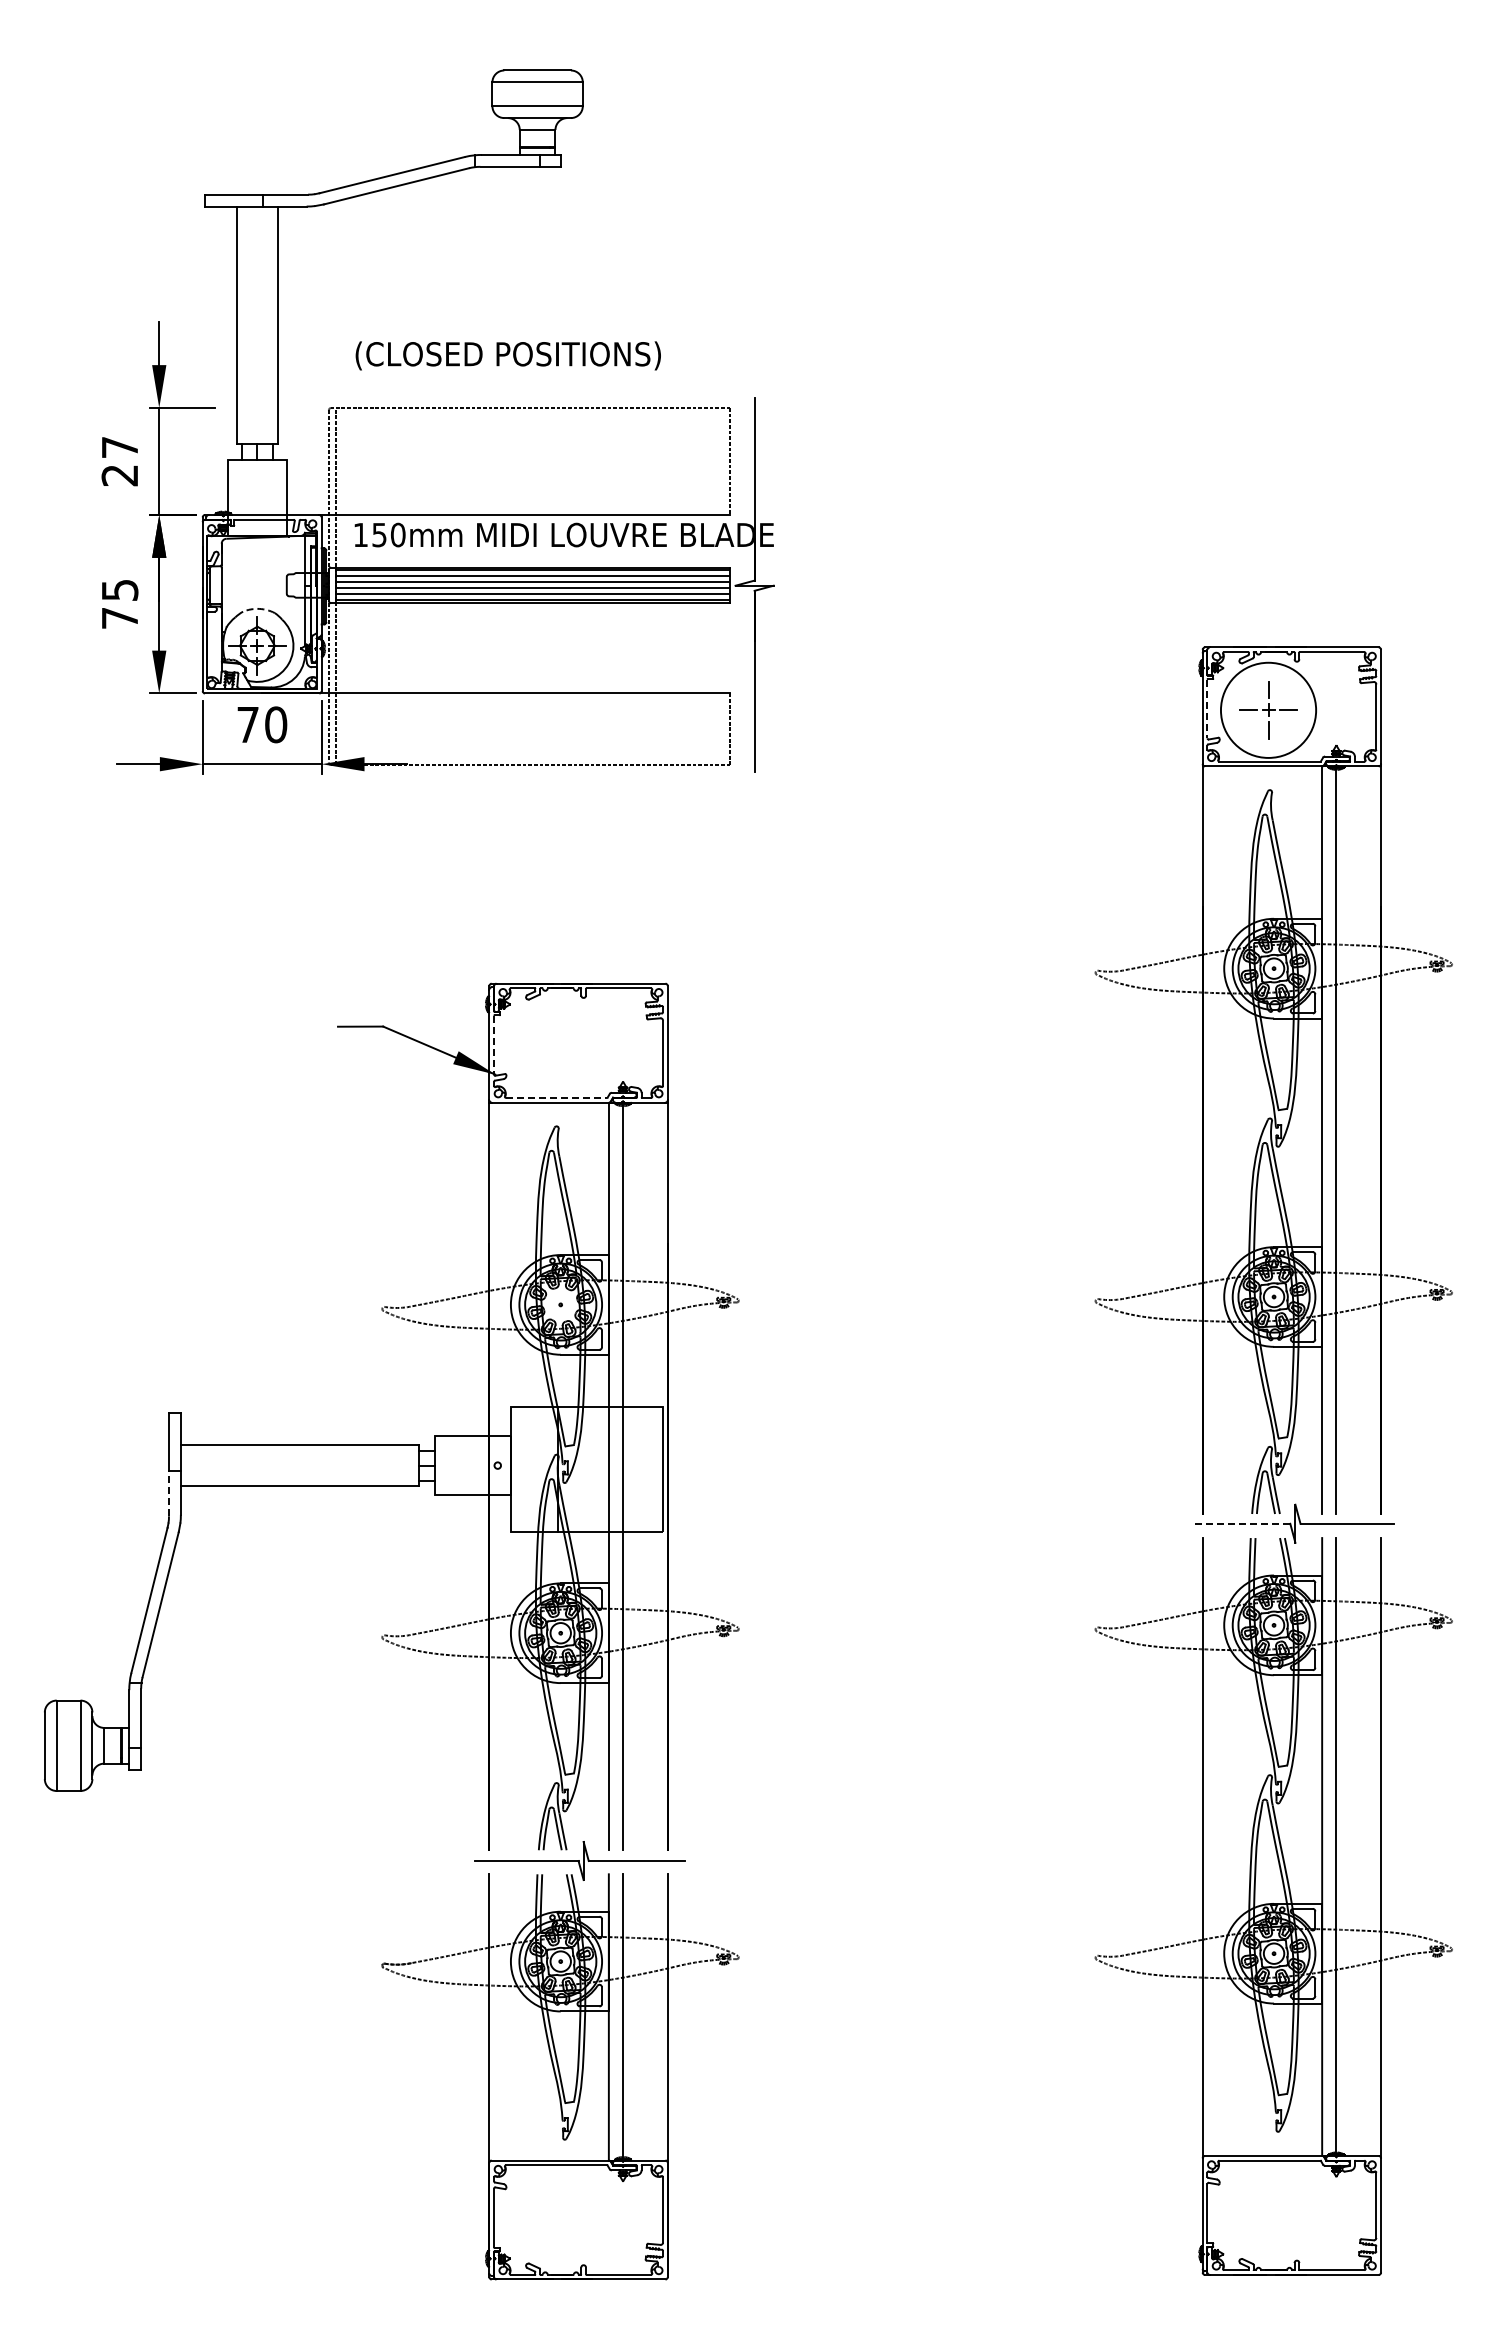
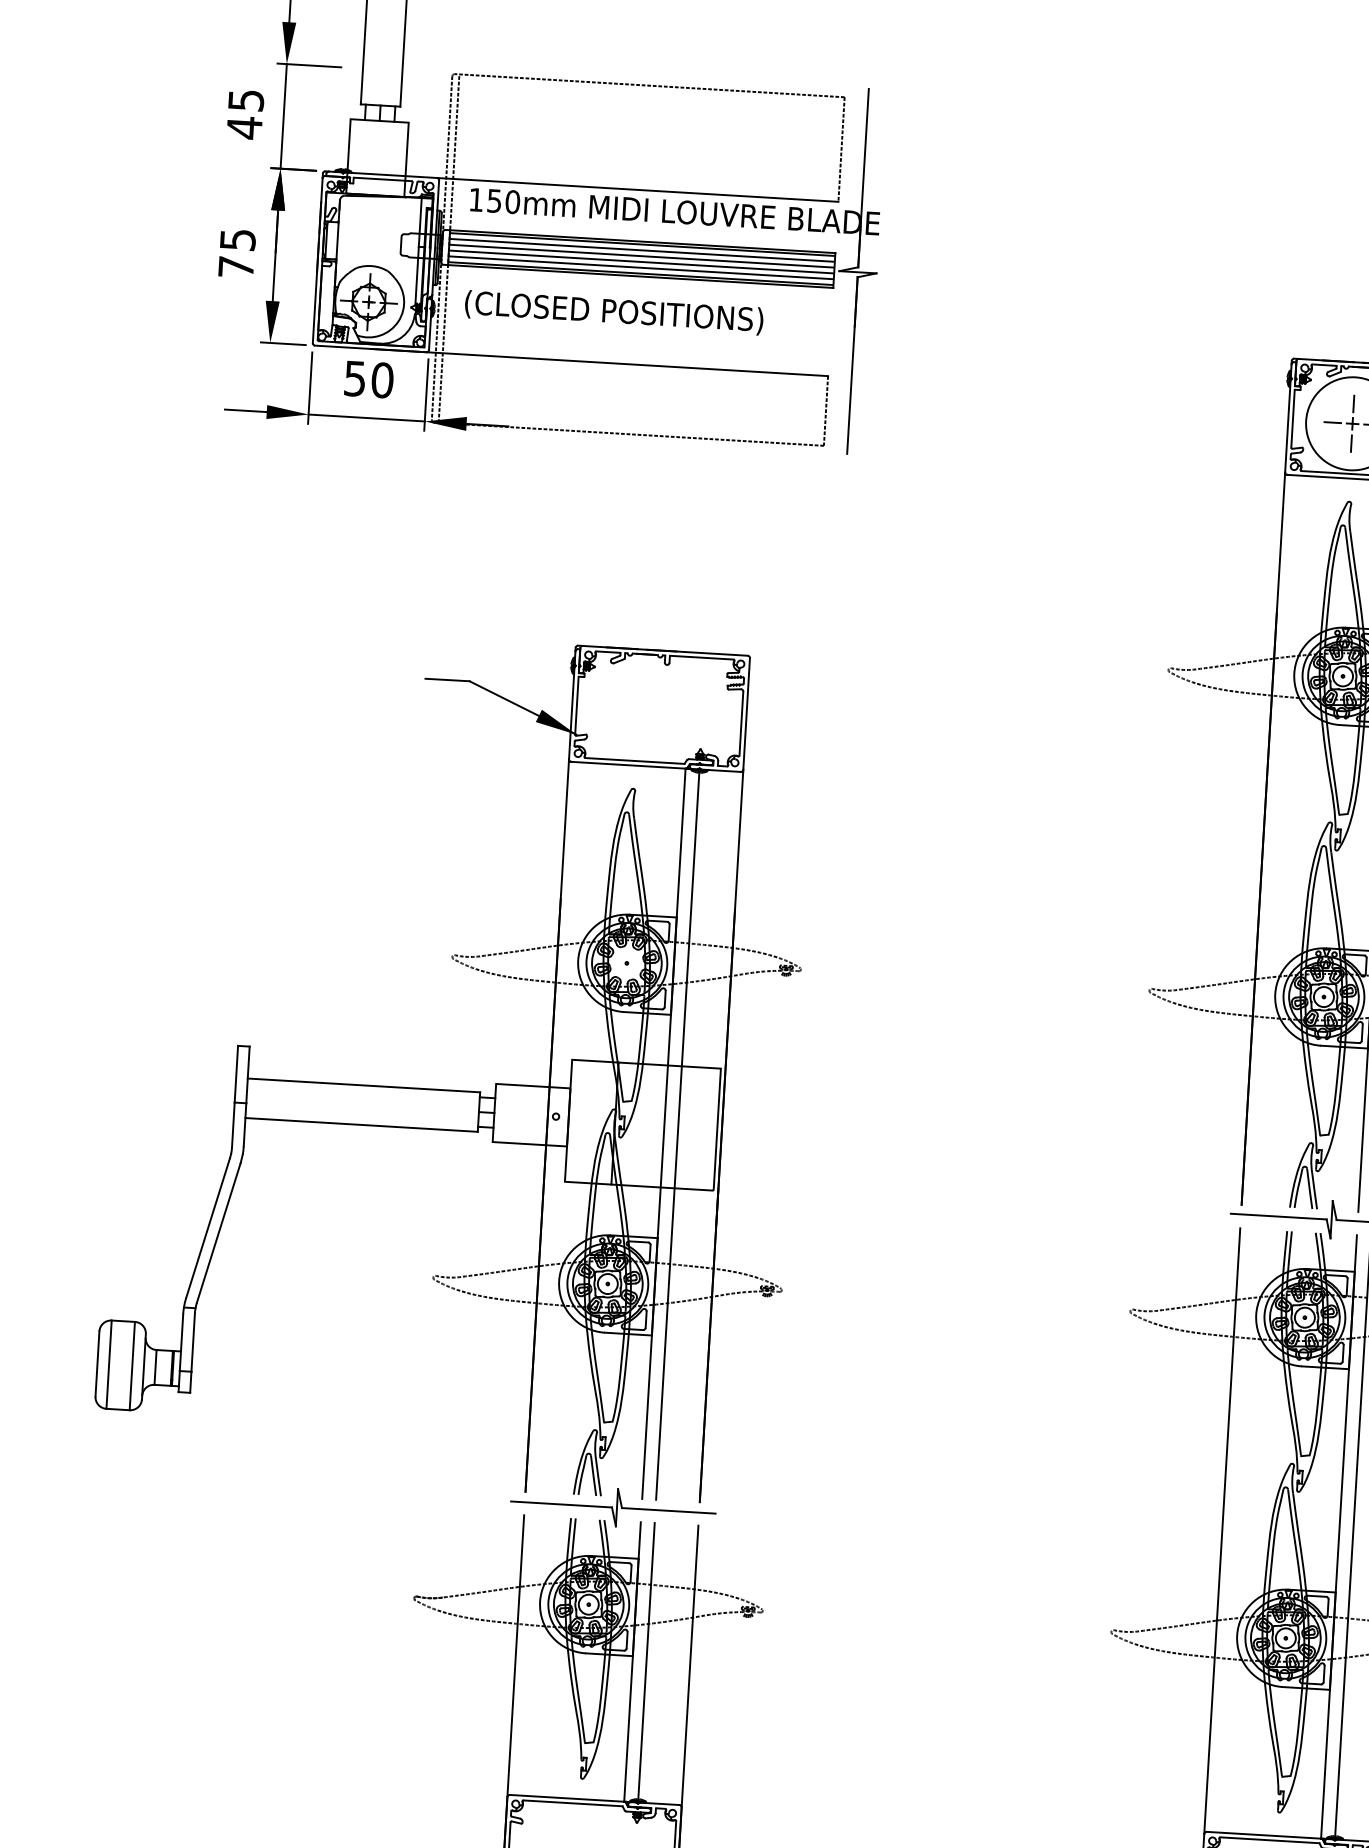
text: (507, 355) -> (613, 312), moved
text: (119, 462) -> (244, 115), 27 -> 45
arc: (259, 608) -> (373, 265), dashed -> solid
line: (1207, 709) -> (1293, 419), dashed -> solid
text: (247, 725) -> (354, 379), 70 -> 50
line: (494, 1045) -> (577, 706), dashed -> solid
line: (556, 1097) -> (634, 760), dashed -> solid
line: (169, 1493) -> (233, 1124), dashed -> solid
line: (1240, 1523) -> (1278, 1216), dashed -> solid

